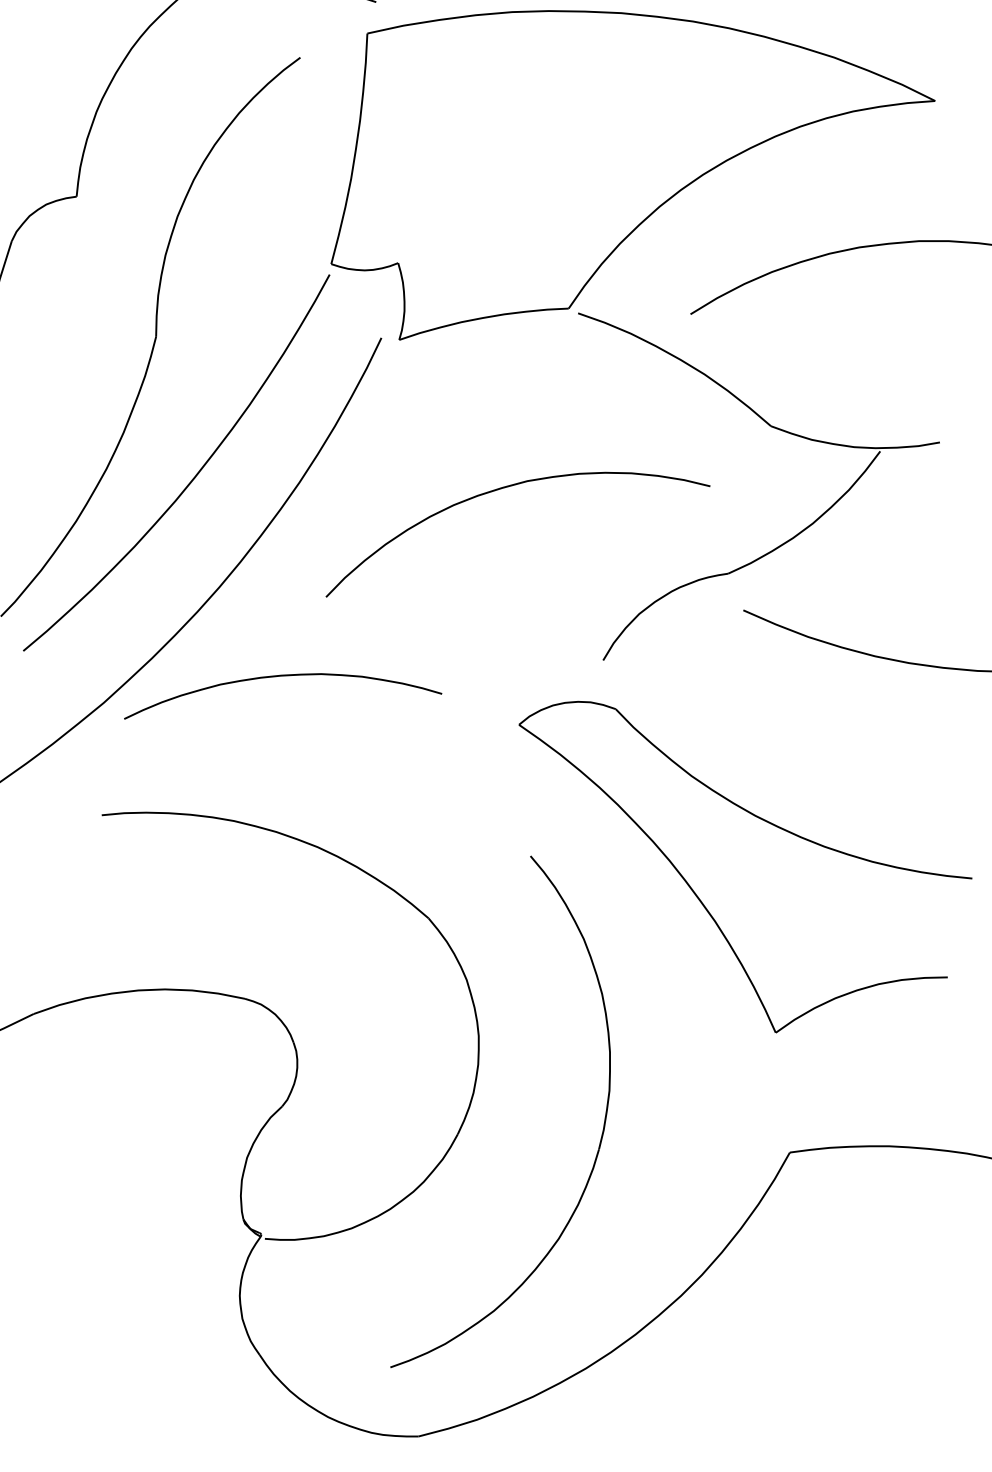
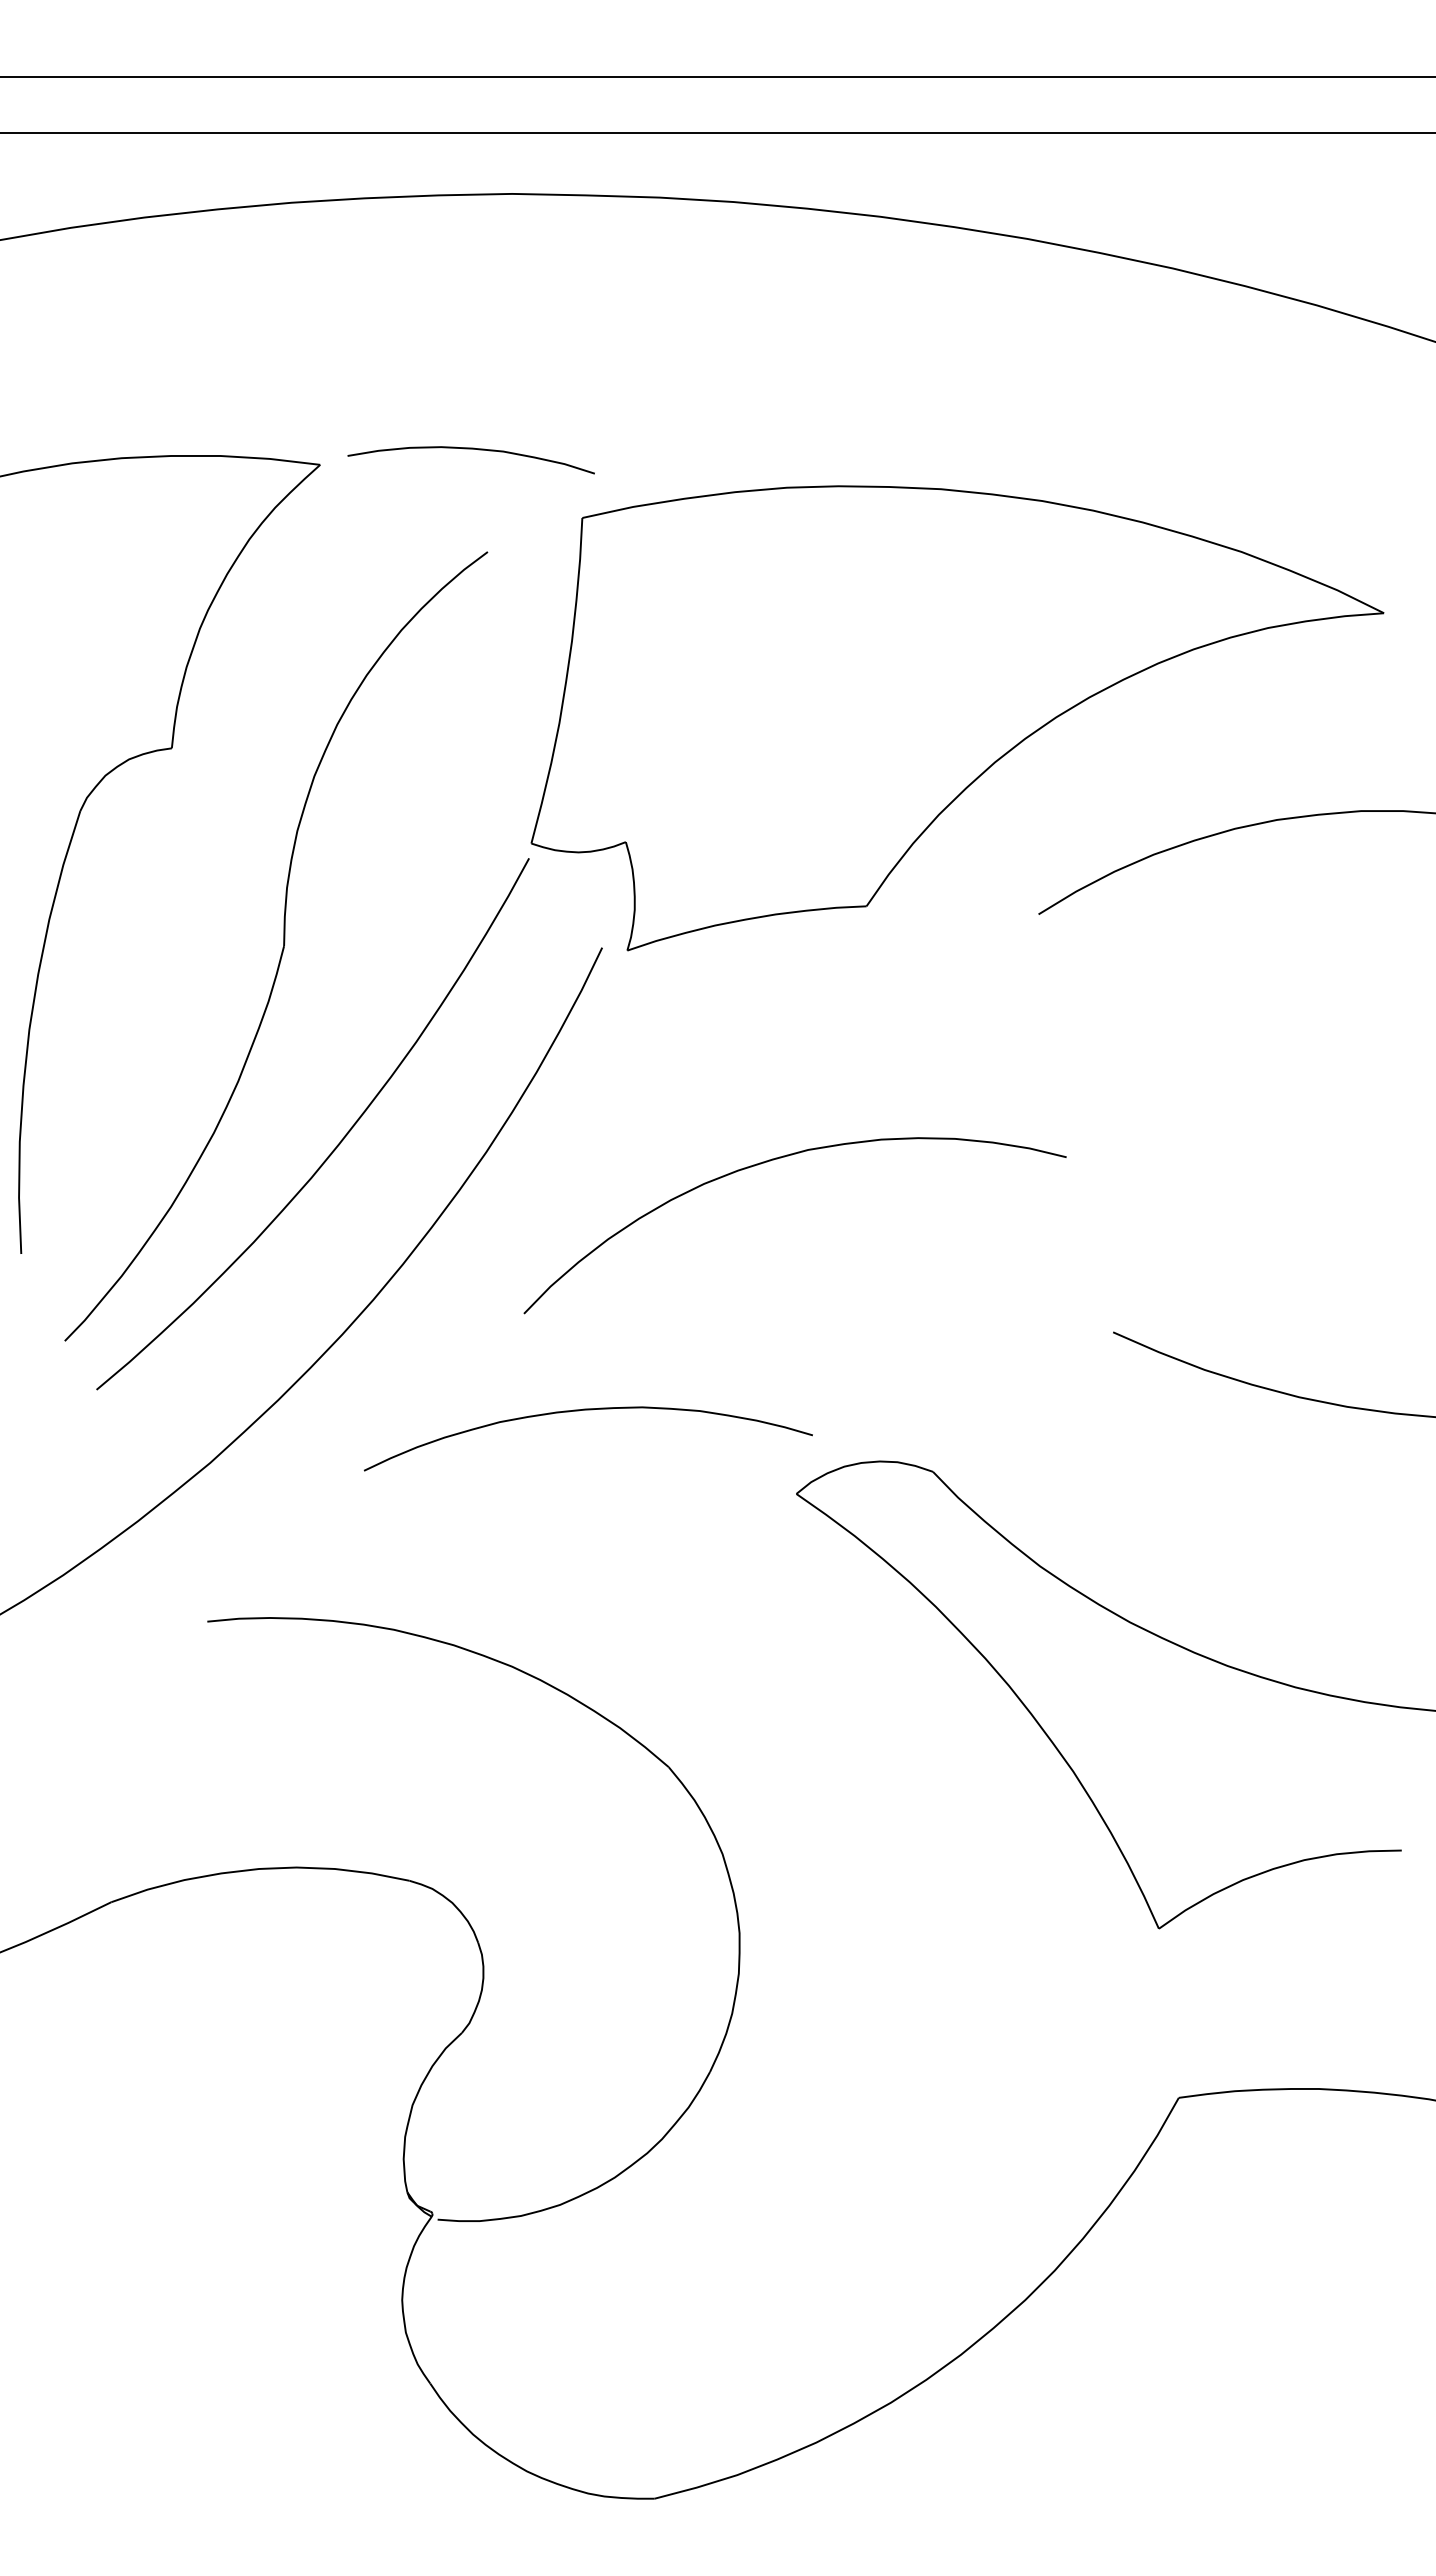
part: (778, 429) -> (1162, 1077), removed
curve: (282, 676) -> (587, 1410), moved
part: (601, 1136) -> (912, 2075), removed

